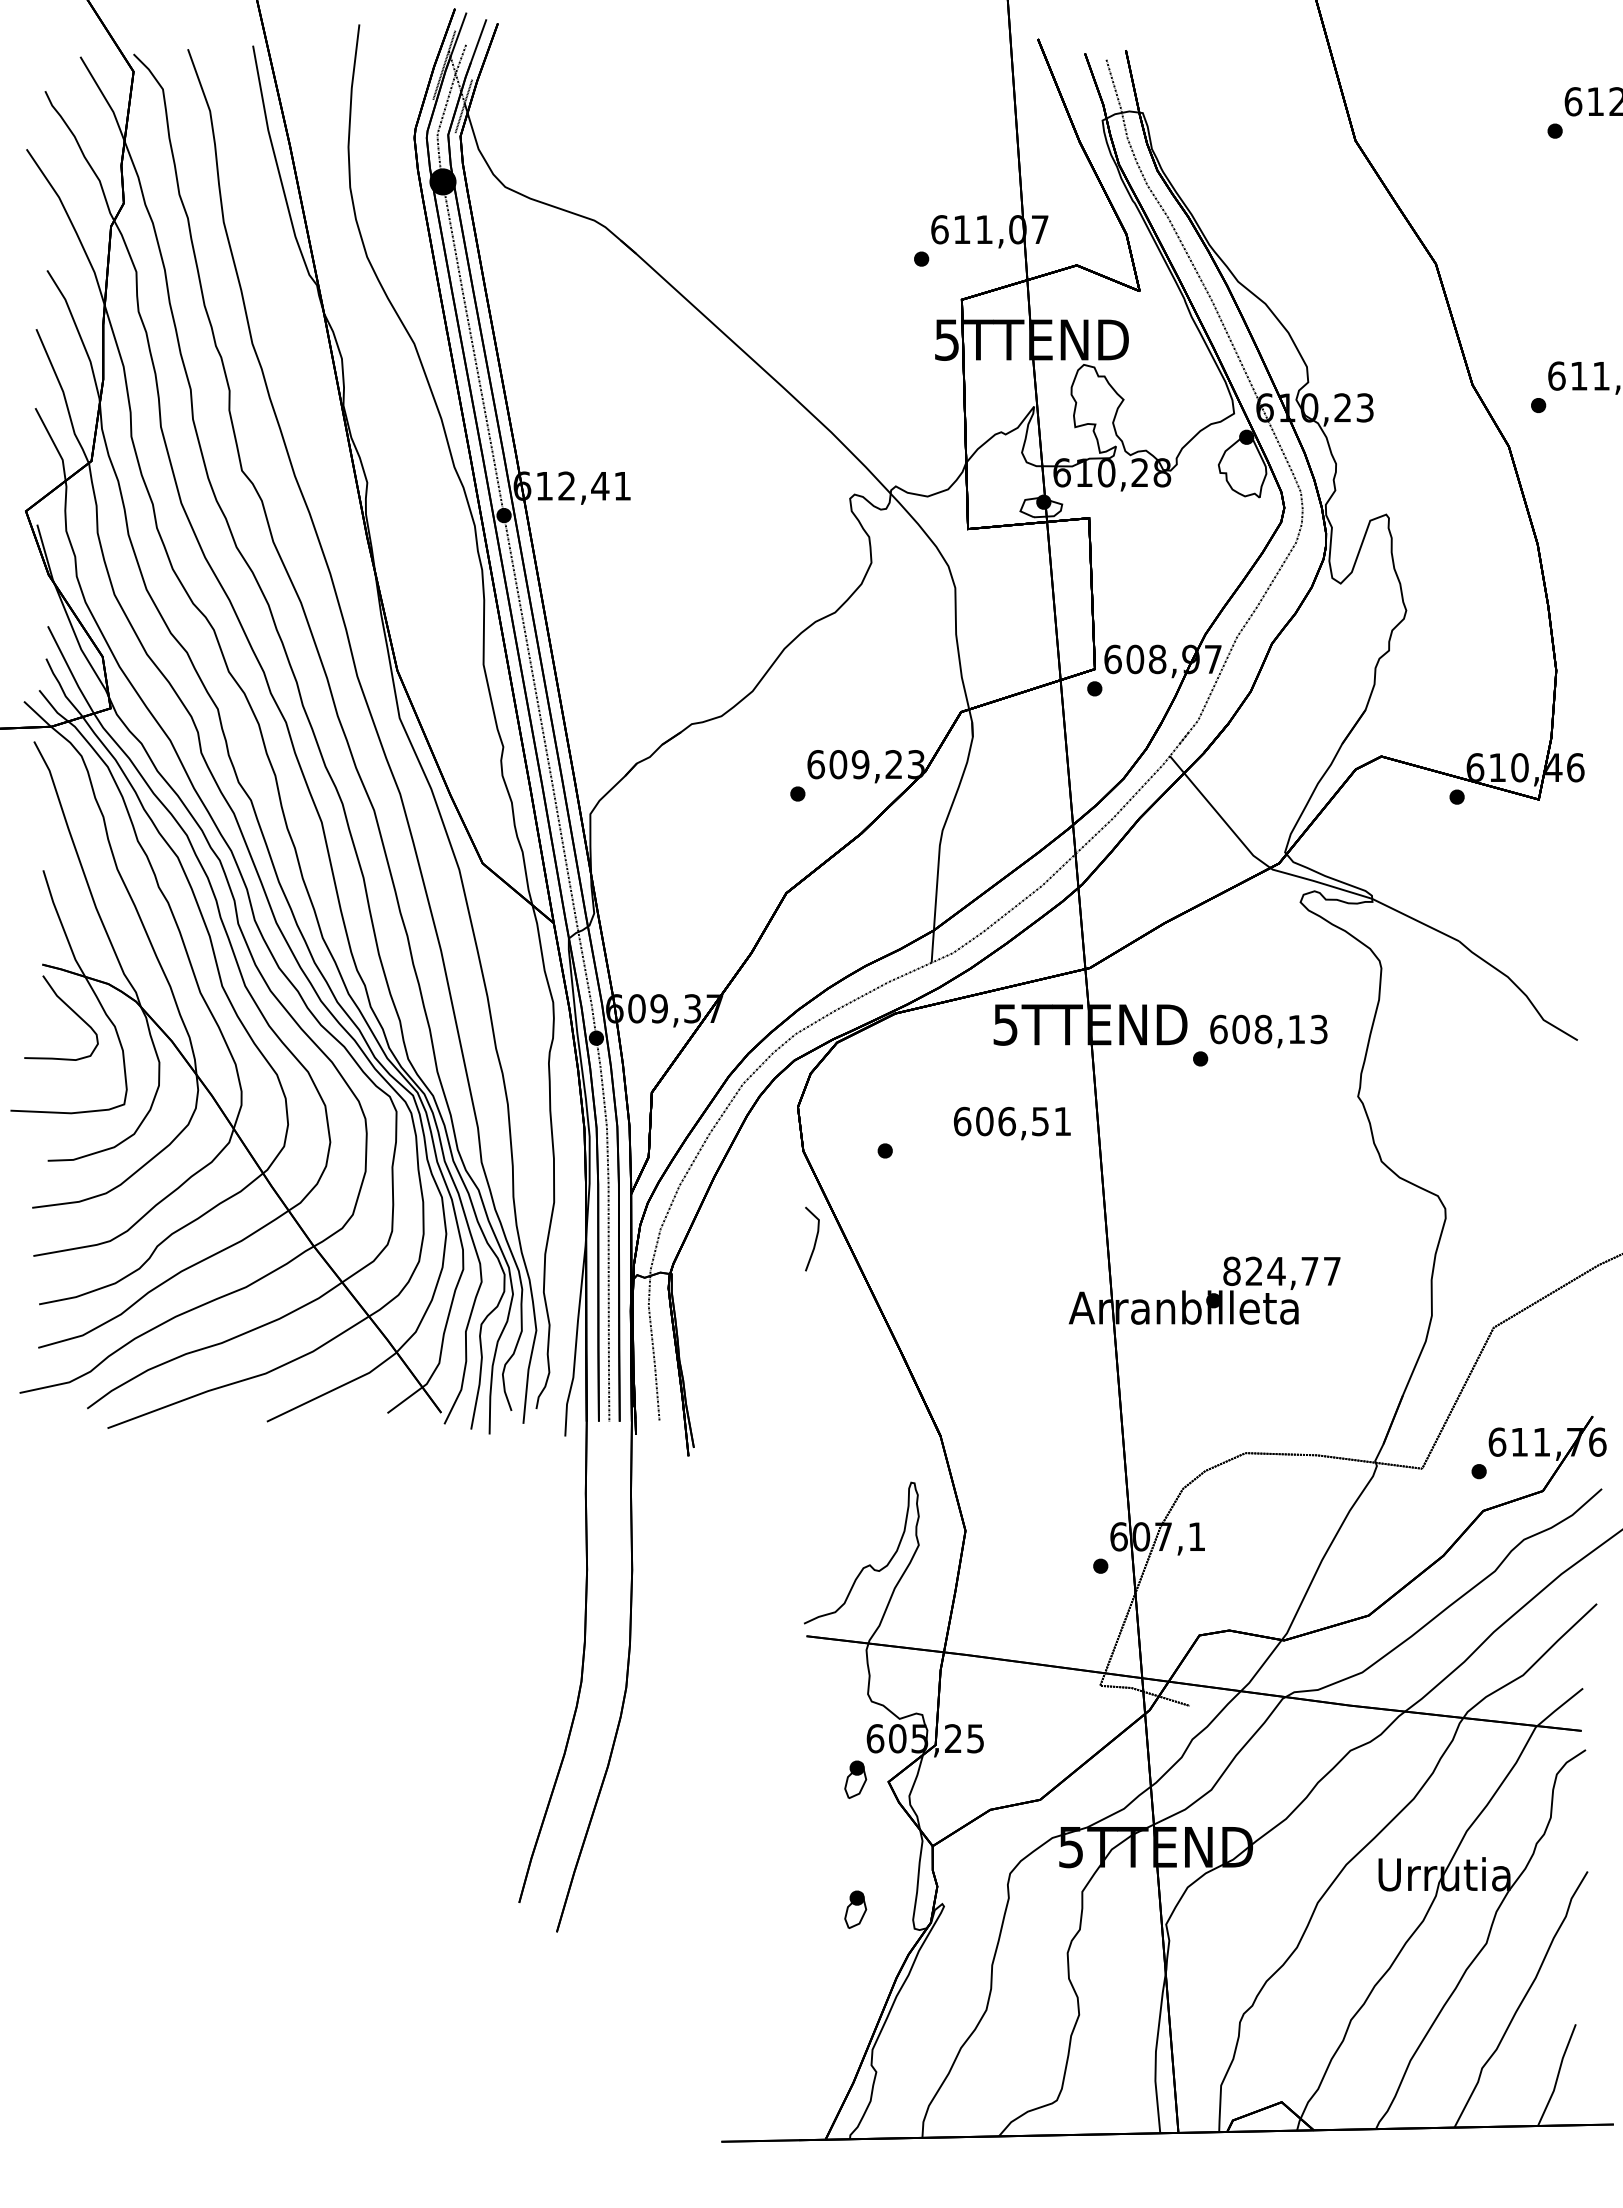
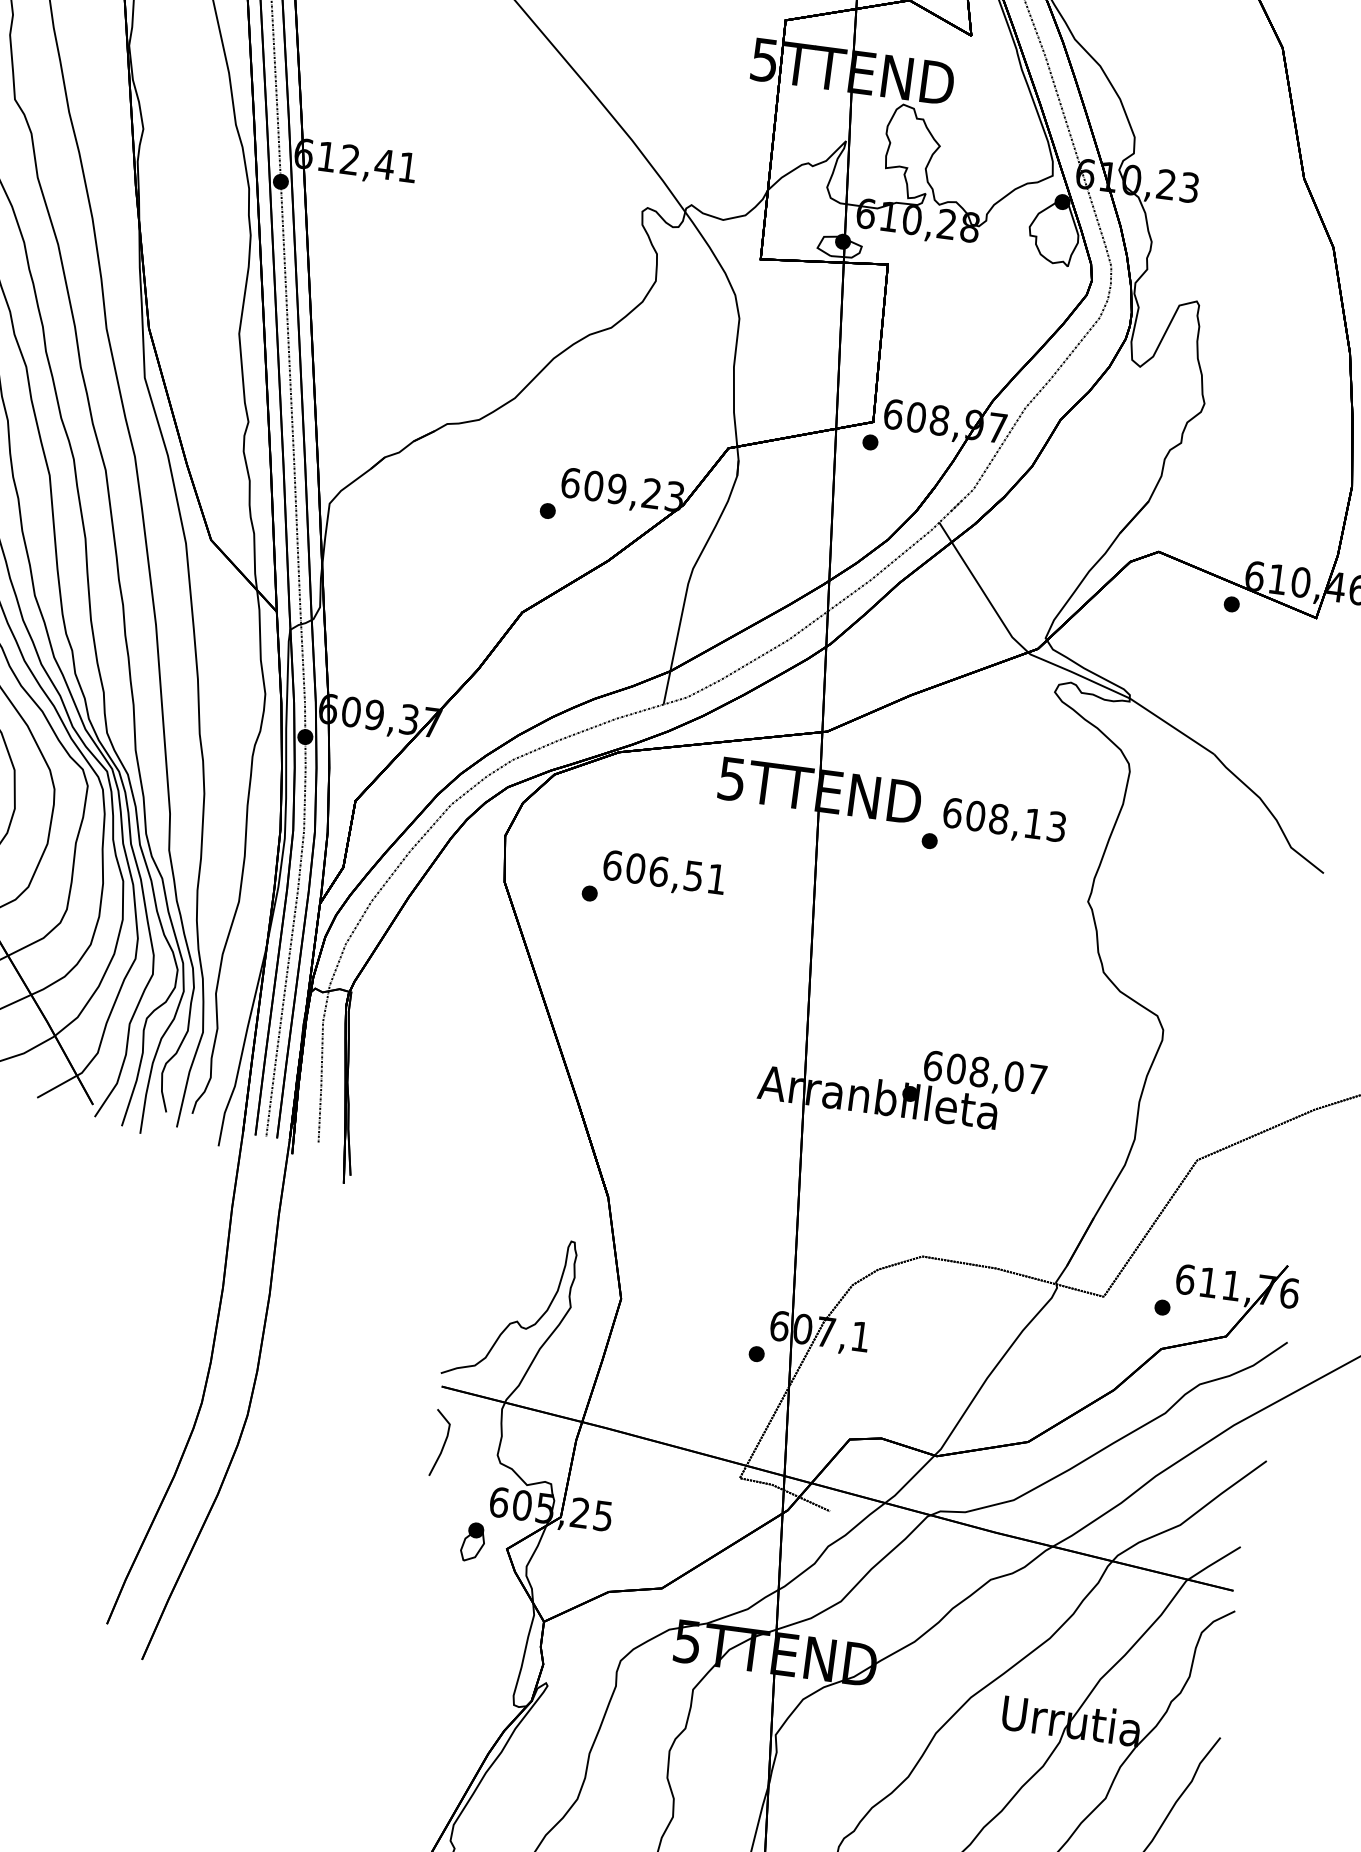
text: (1012, 1123) -> (664, 874), moved
line: (815, 1238) -> (443, 1443), moved
text: (1270, 1271) -> (973, 1071), 824,77 -> 608,07
part: (855, 1909) -> (455, 1676), removed

